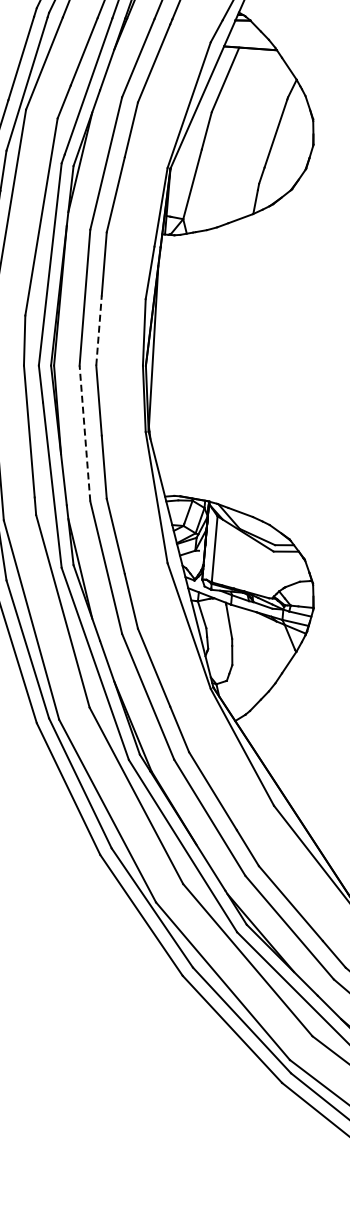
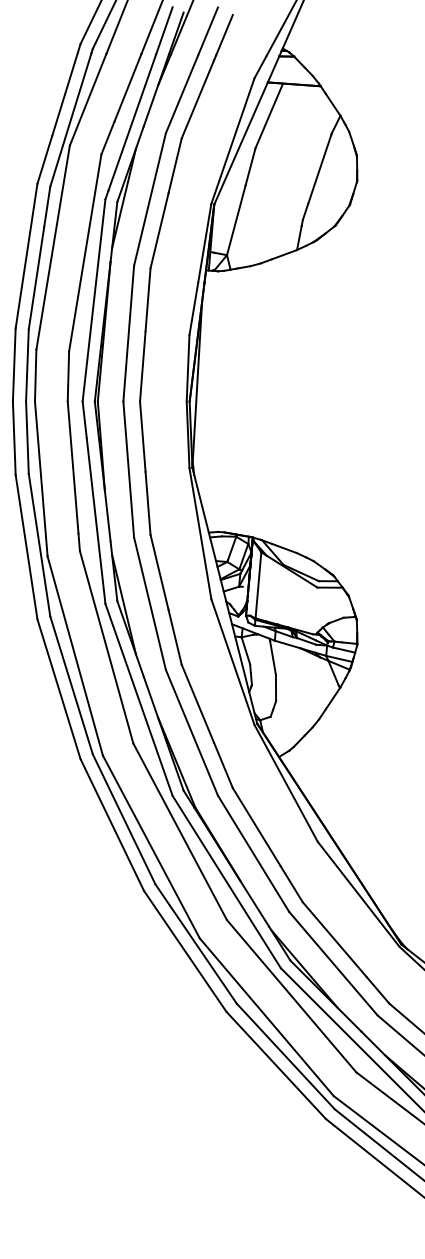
line: (98, 330) -> (142, 366), dashed -> solid
line: (84, 433) -> (128, 469), dashed -> solid

